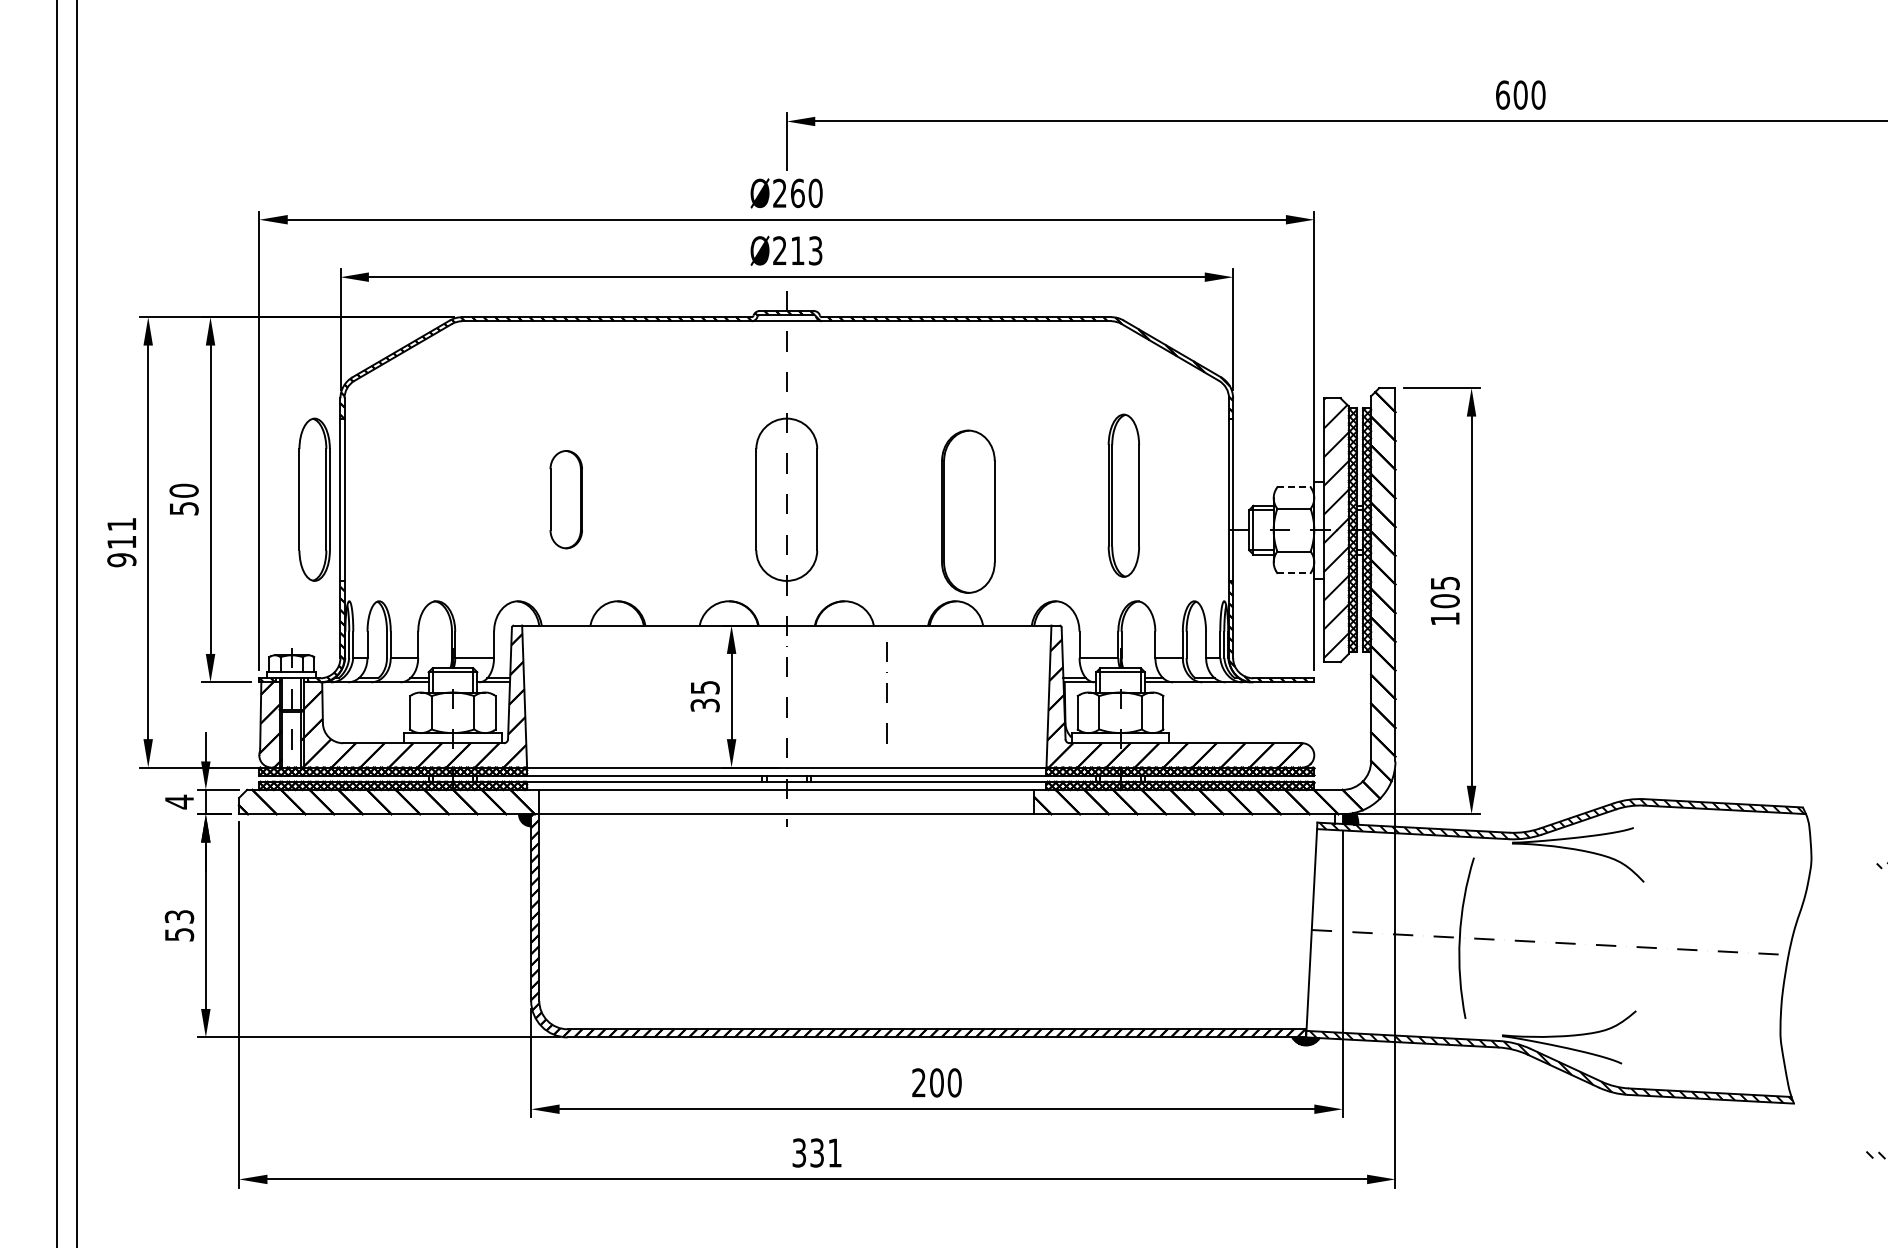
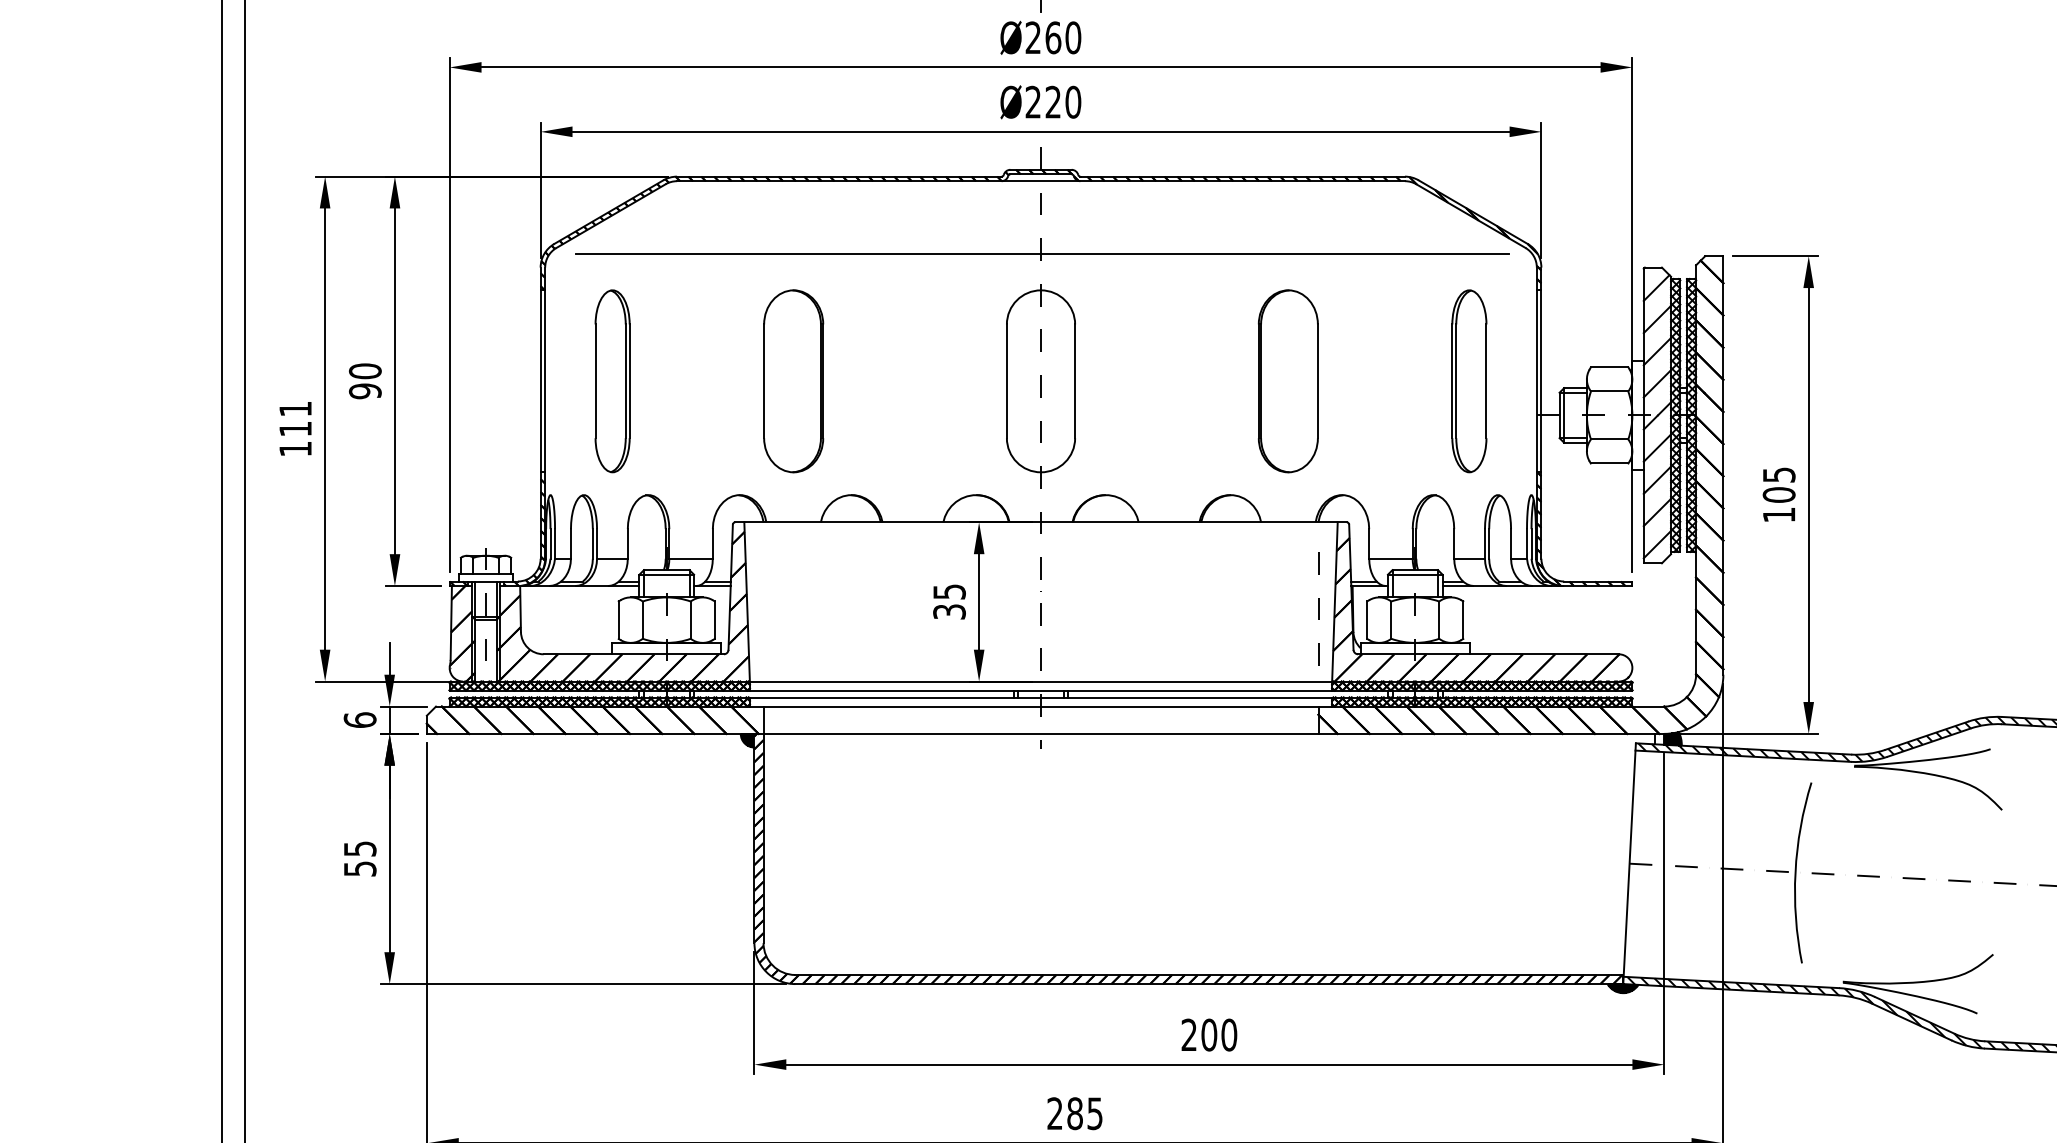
text: (806, 250) -> (1063, 101), Ø213 -> Ø220
line: (787, 386) -> (1041, 254), added
line: (1293, 487) -> (1609, 367), dashed -> solid
part: (1123, 495) -> (1468, 381), moved
part: (314, 499) -> (612, 381), moved
part: (566, 499) -> (794, 381), size x1.67
text: (183, 508) -> (364, 391), 50 -> 90
part: (968, 511) -> (1288, 381), moved
text: (121, 560) -> (295, 449), 911 -> 111
line: (1293, 573) -> (1609, 463), dashed -> solid
line: (886, 692) -> (1317, 608), moved
text: (179, 801) -> (360, 719), 4 -> 6
text: (178, 916) -> (359, 848), 53 -> 55
text: (816, 1152) -> (1074, 1113), 331 -> 285

